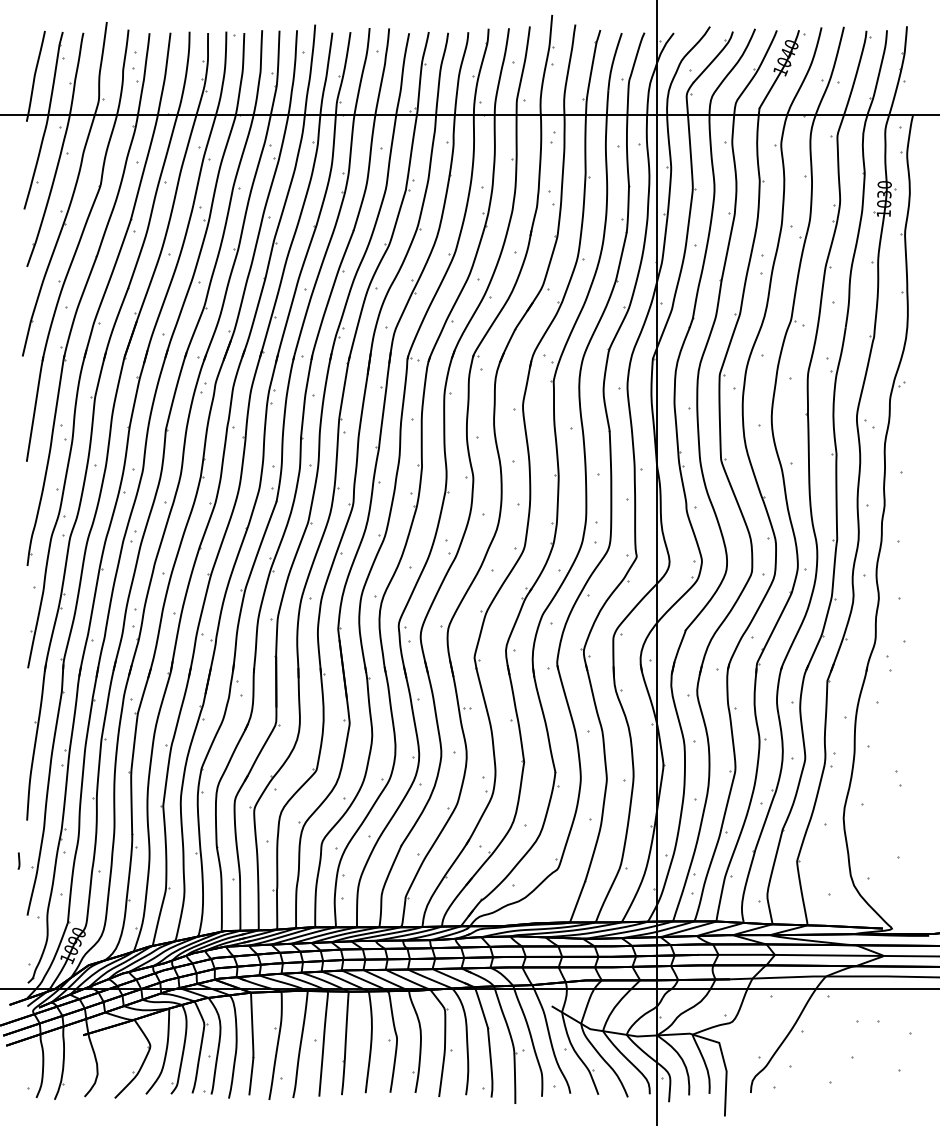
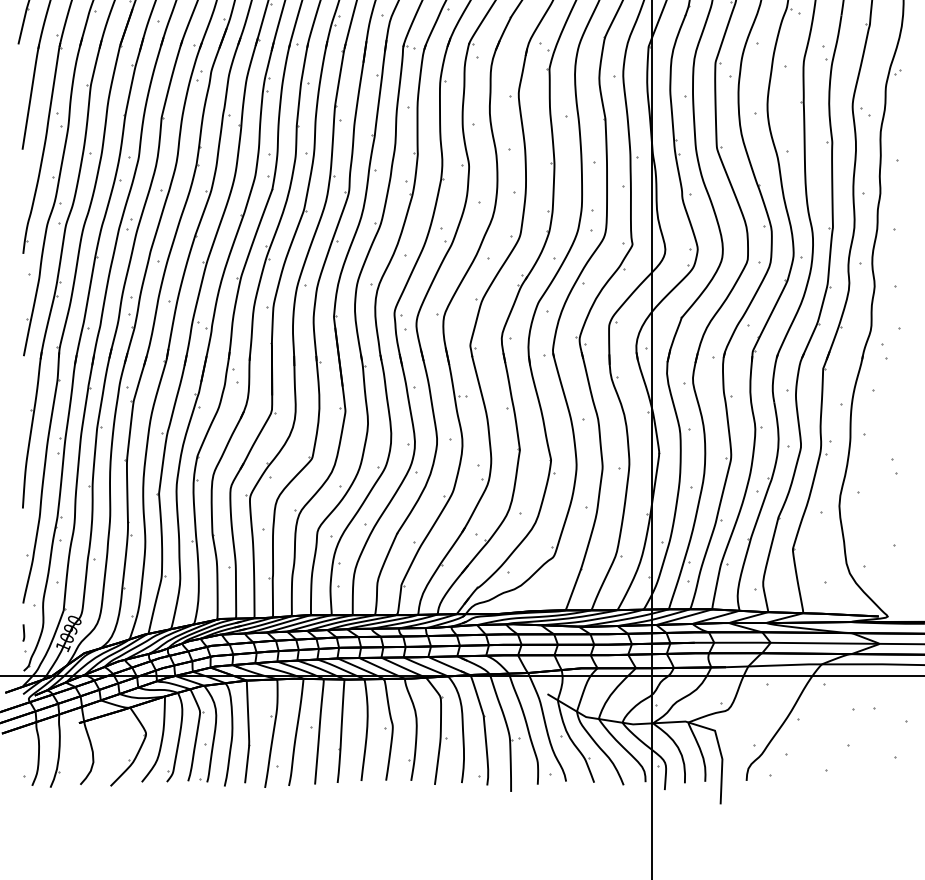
line: (18, 860) -> (23, 632), moved

